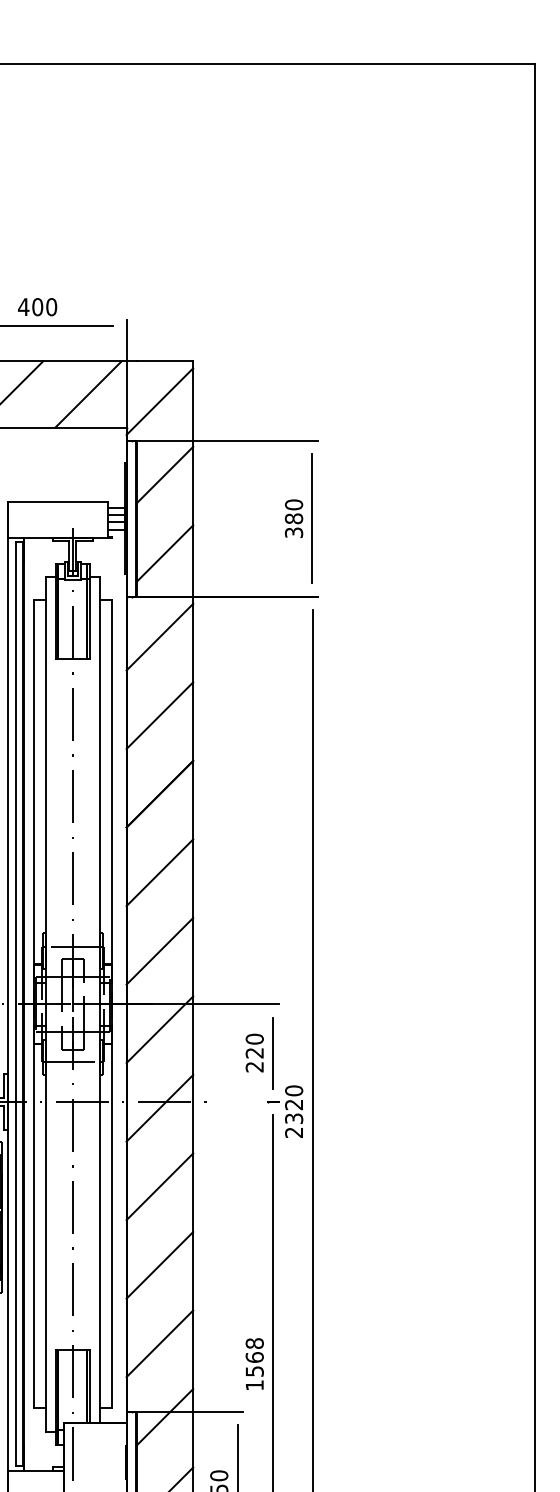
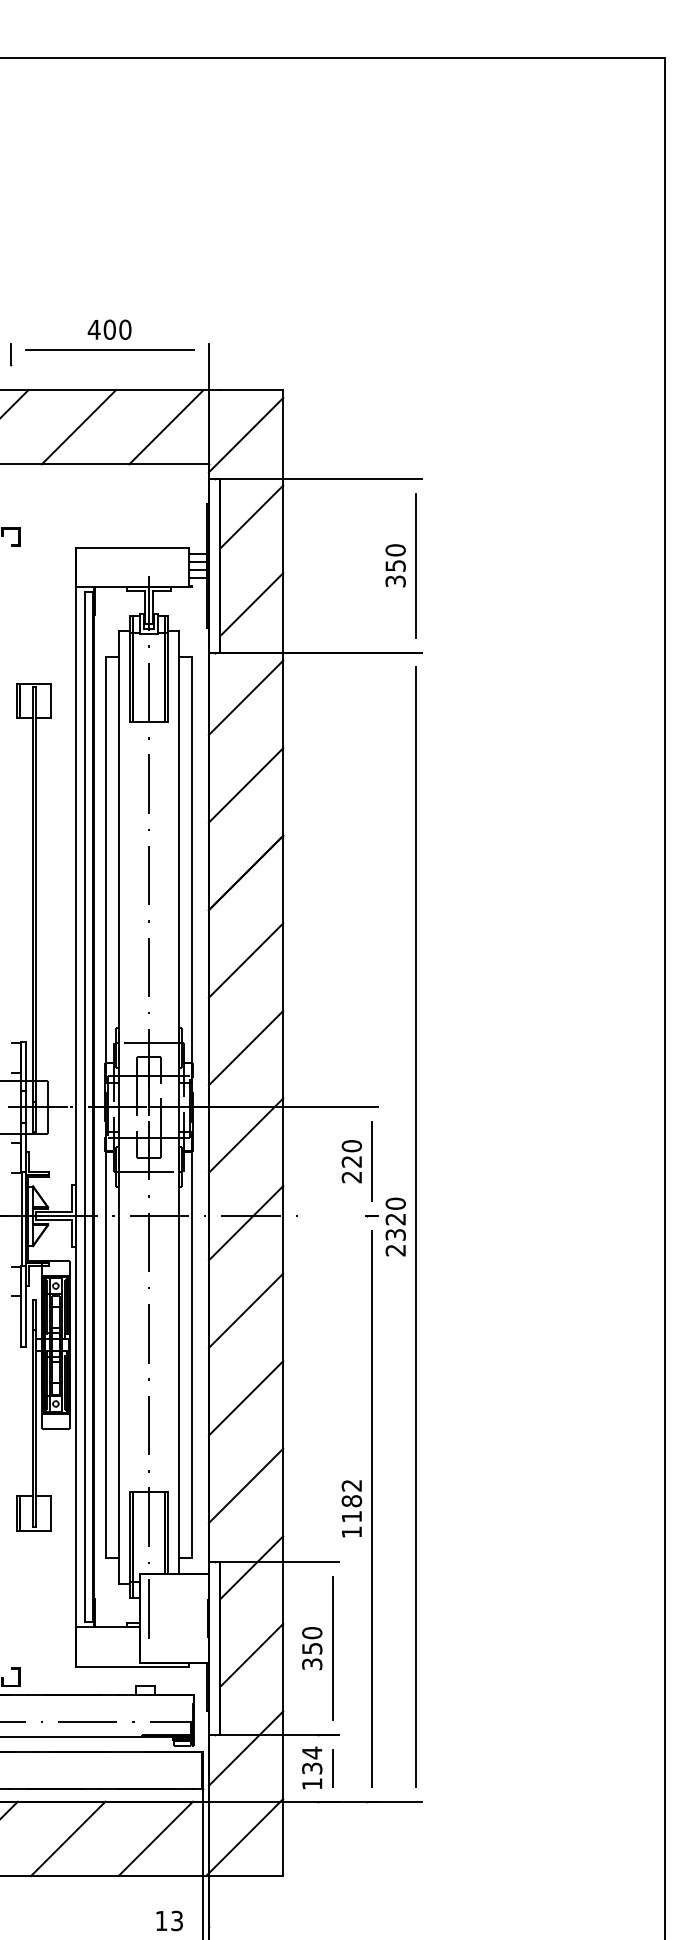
text: (293, 518) -> (395, 565), 380 -> 350
text: (254, 1356) -> (351, 1500), 1568 -> 1182

